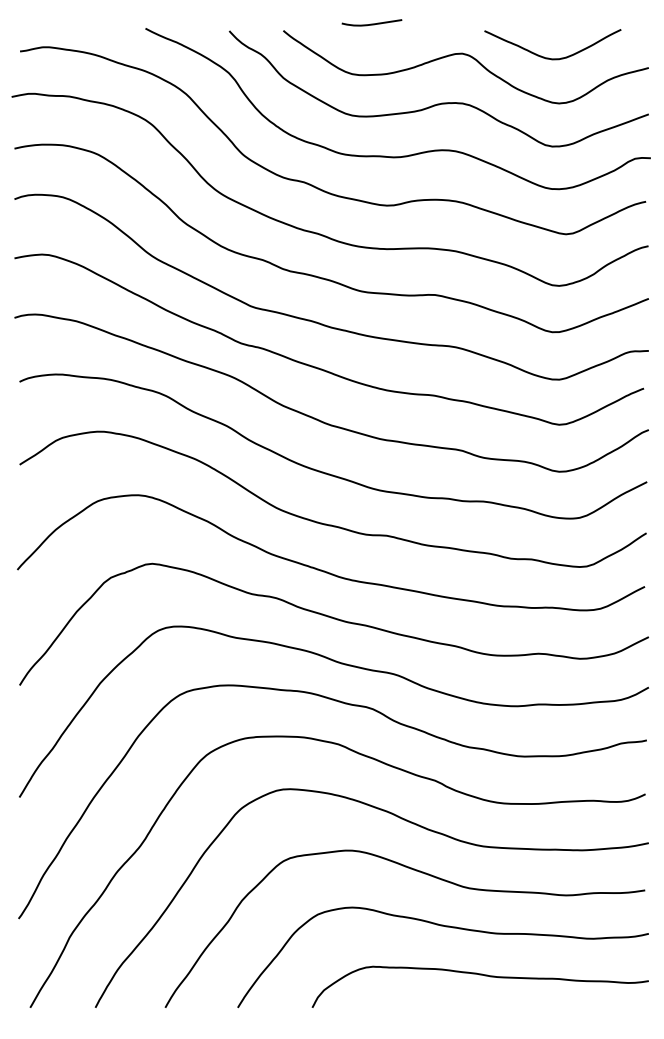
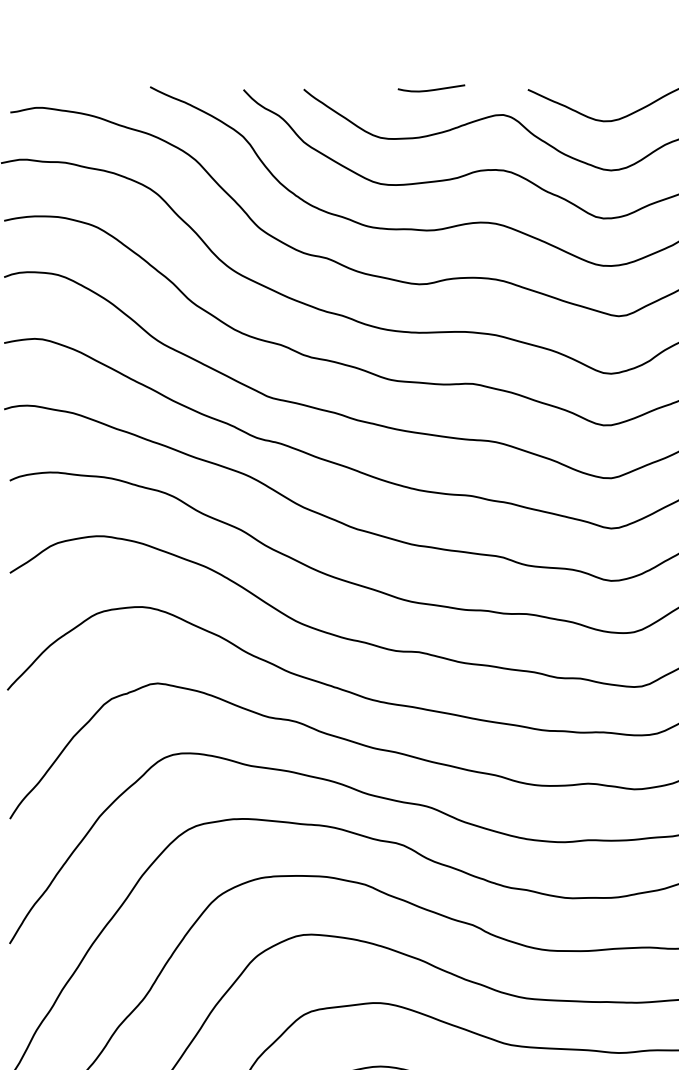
curve: (371, 23) -> (430, 89), moved

